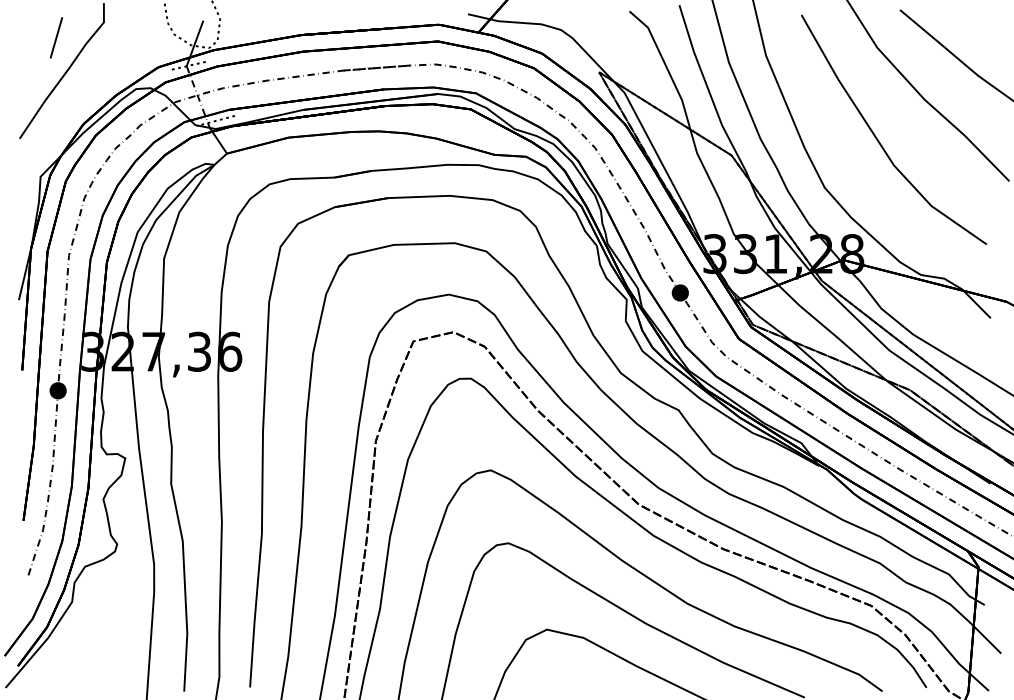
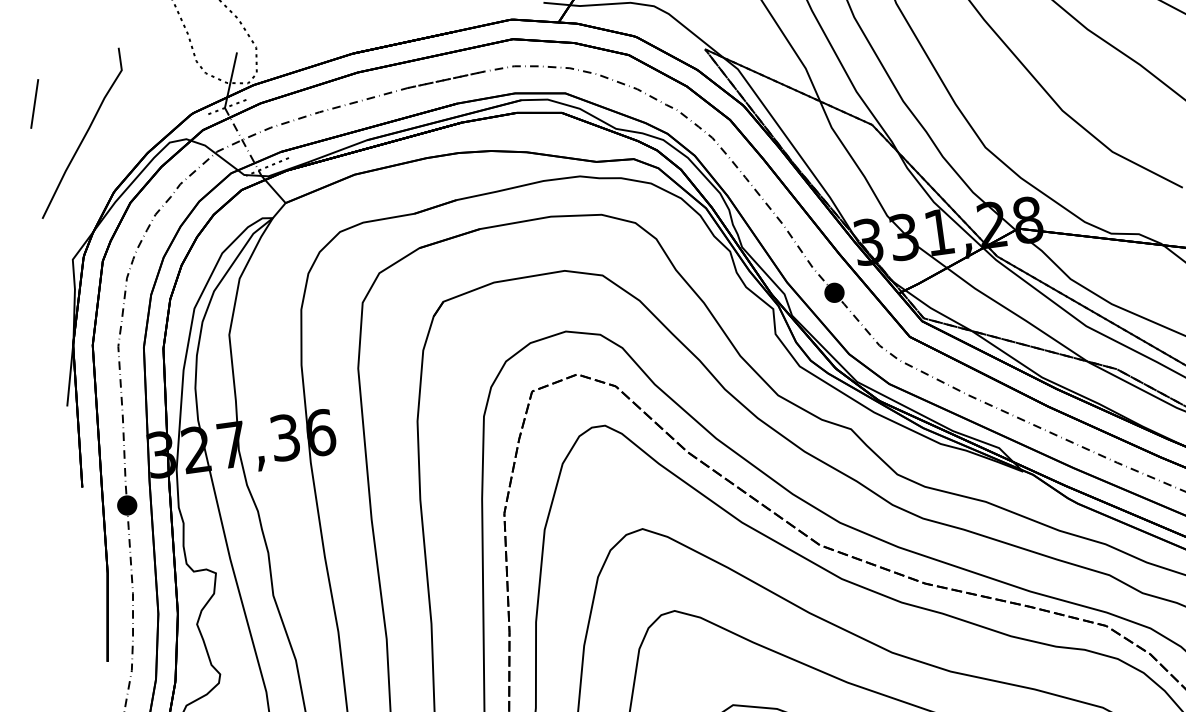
line: (55, 37) -> (33, 103), moved

